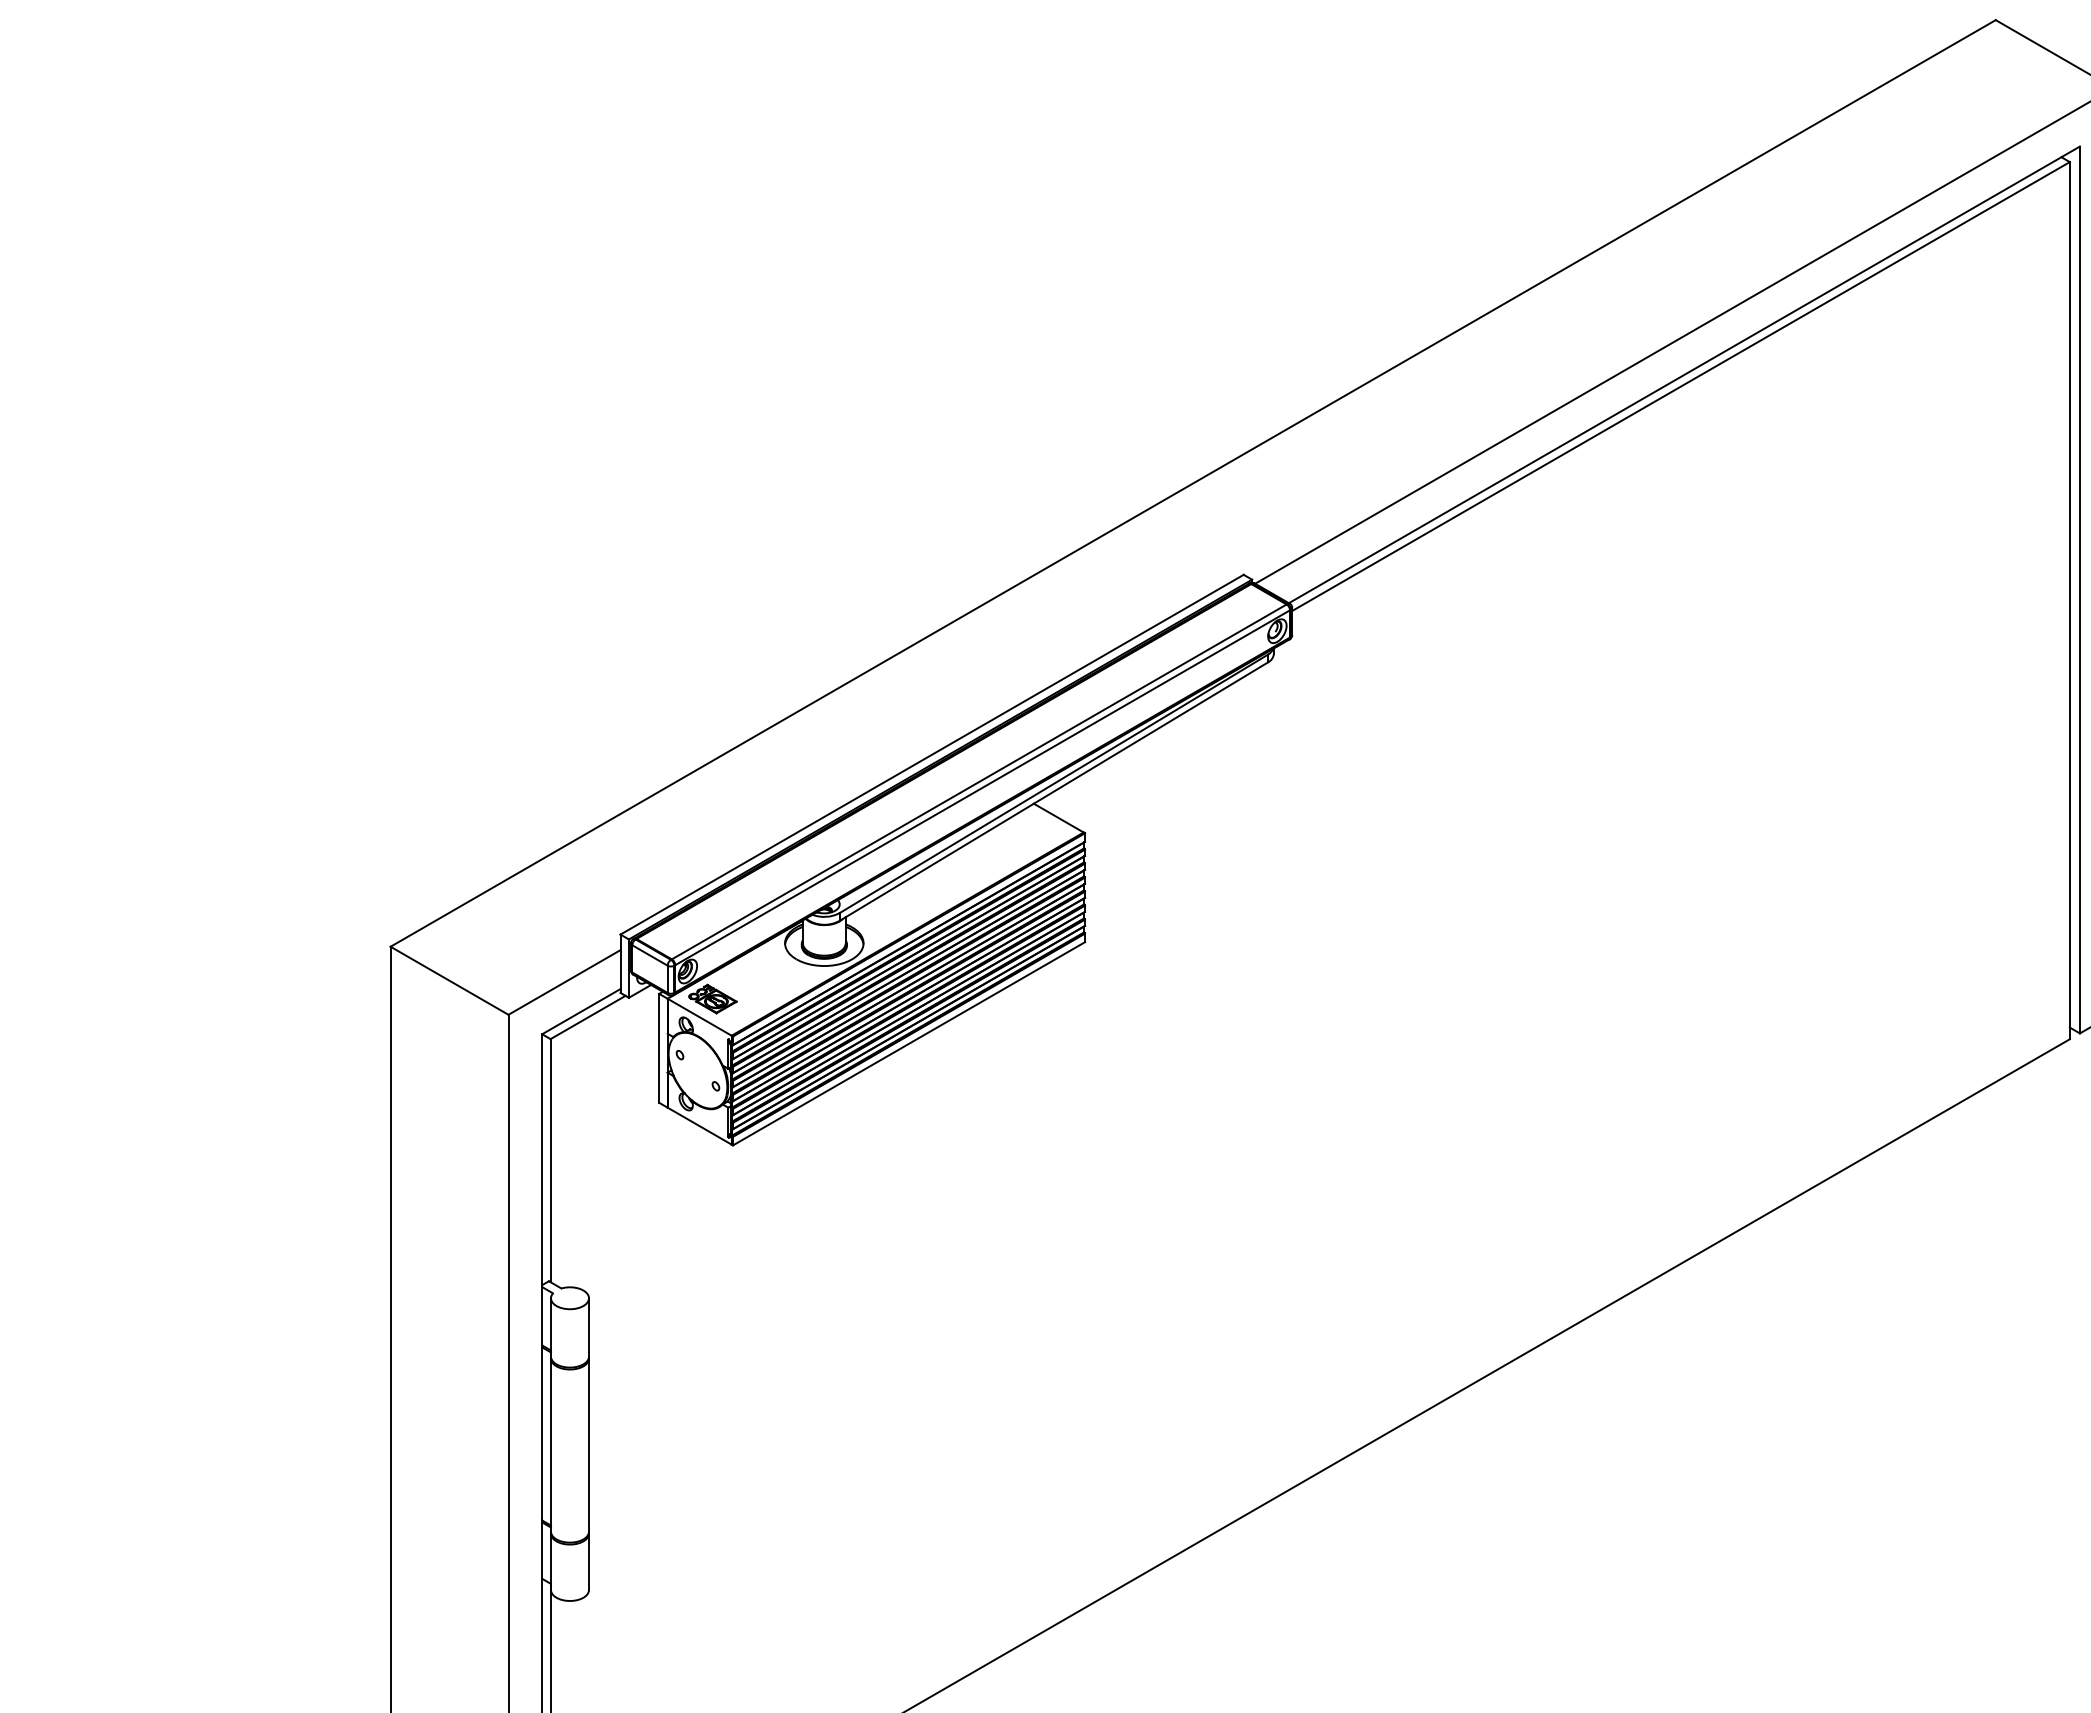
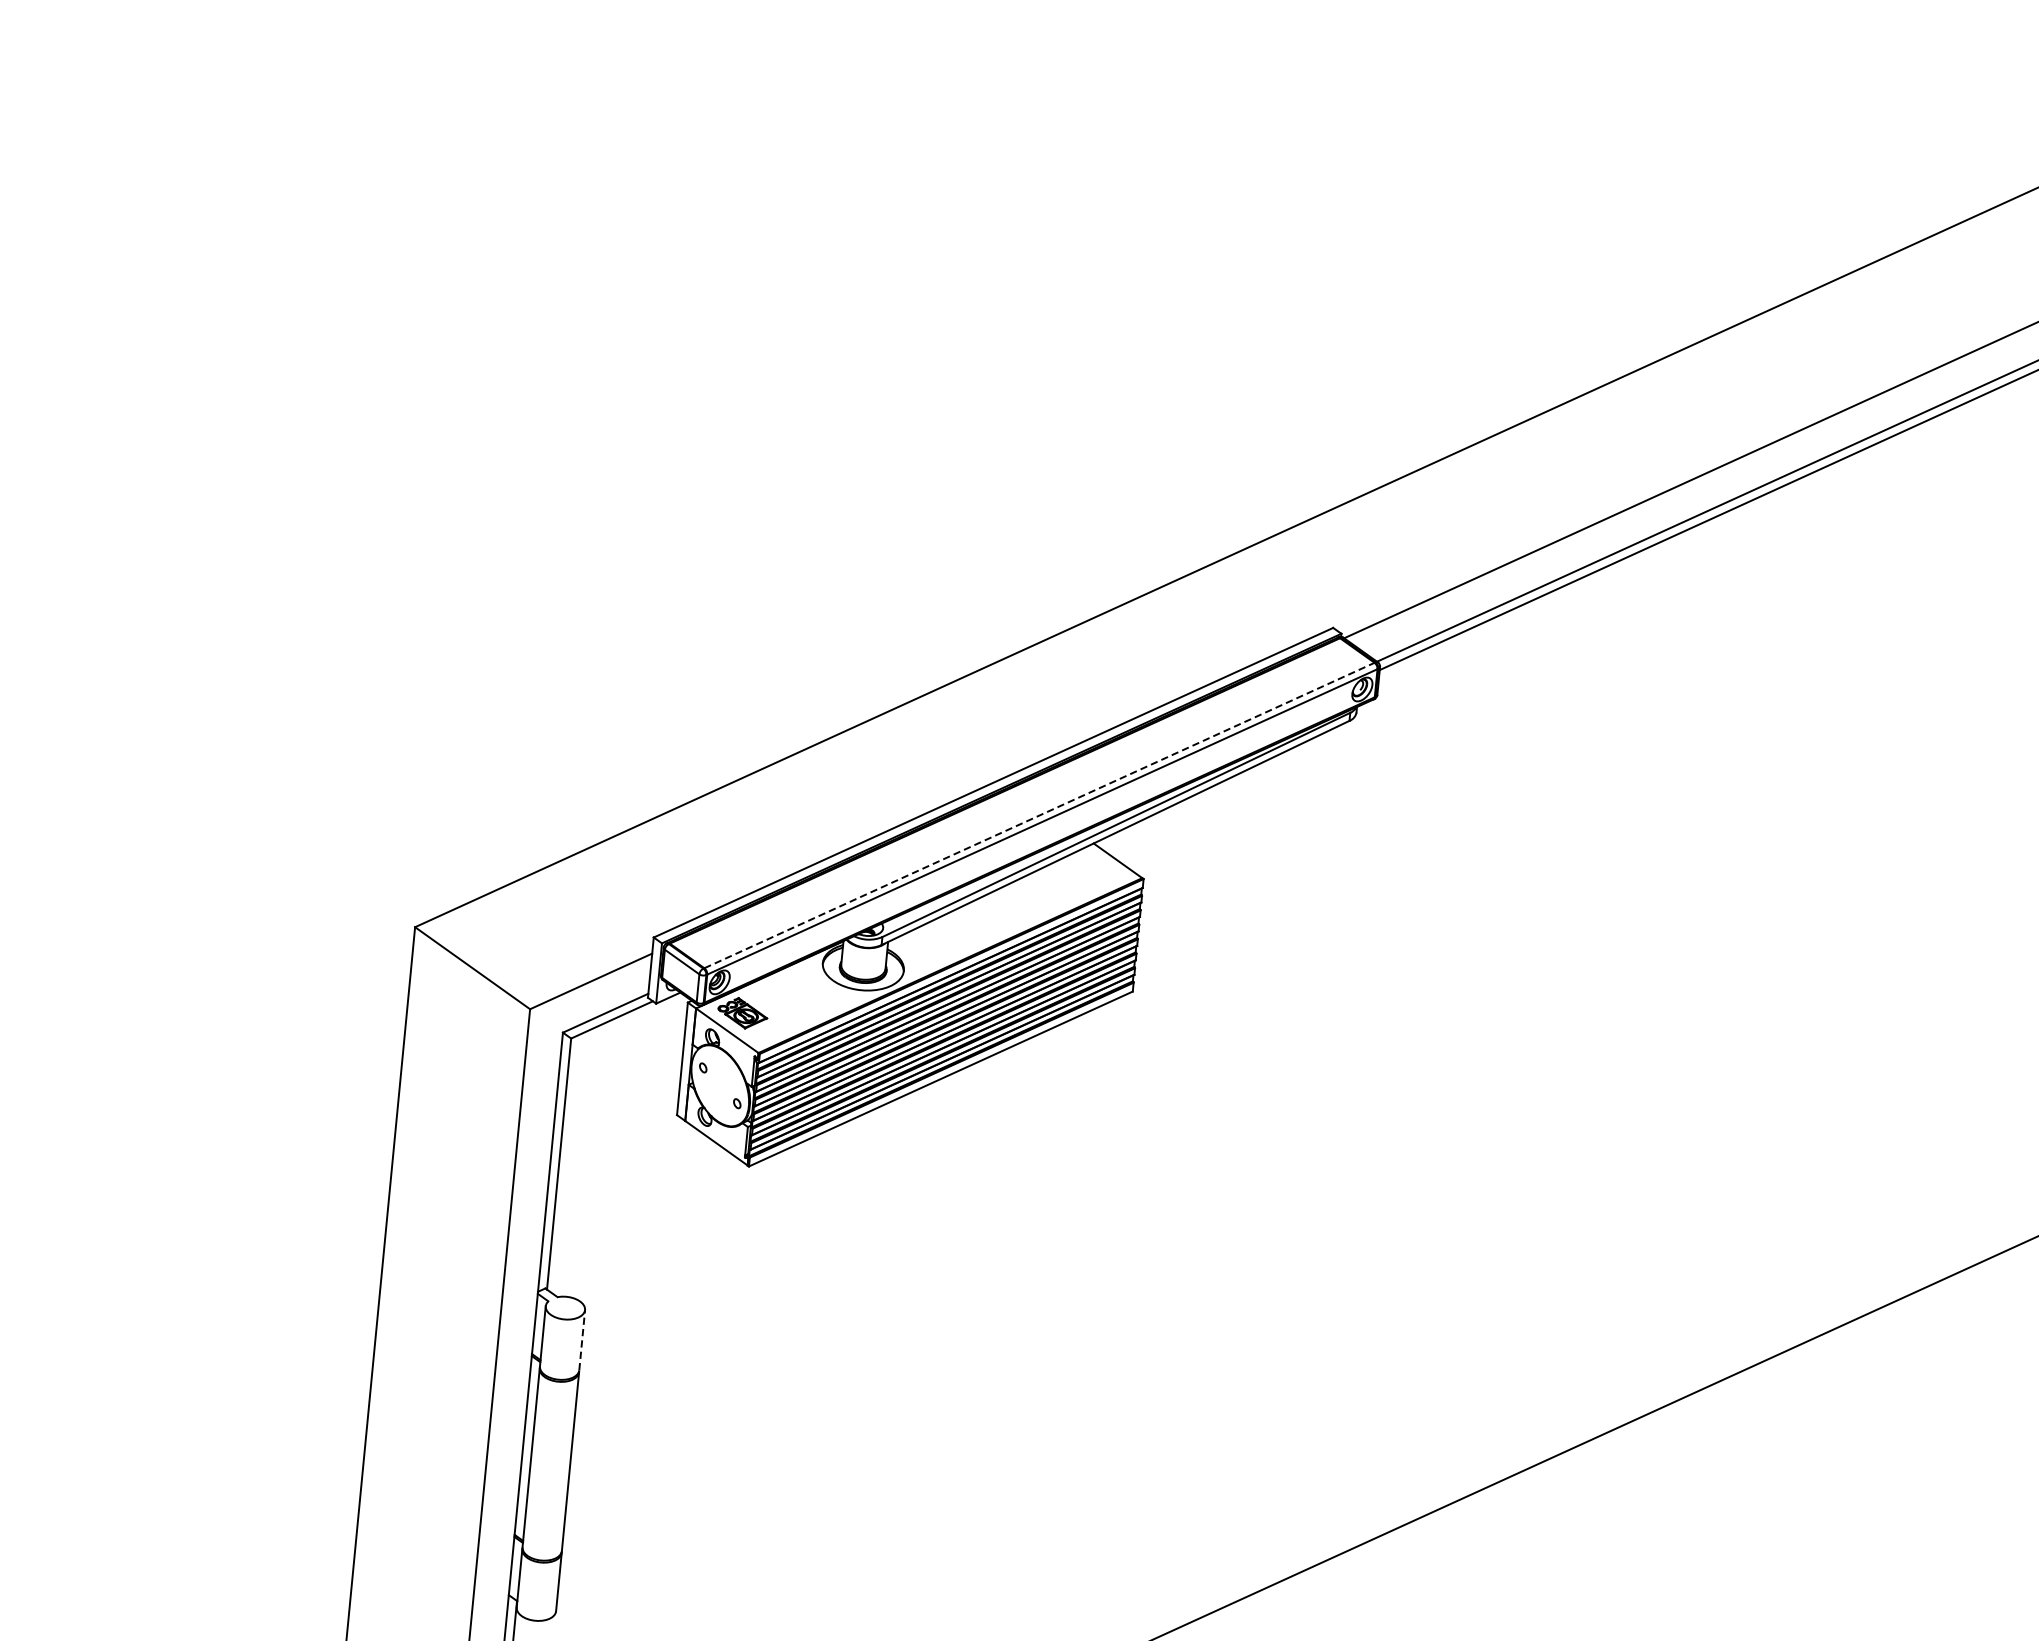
line: (979, 781) -> (1039, 815), solid -> dashed
line: (589, 1326) -> (582, 1339), solid -> dashed

